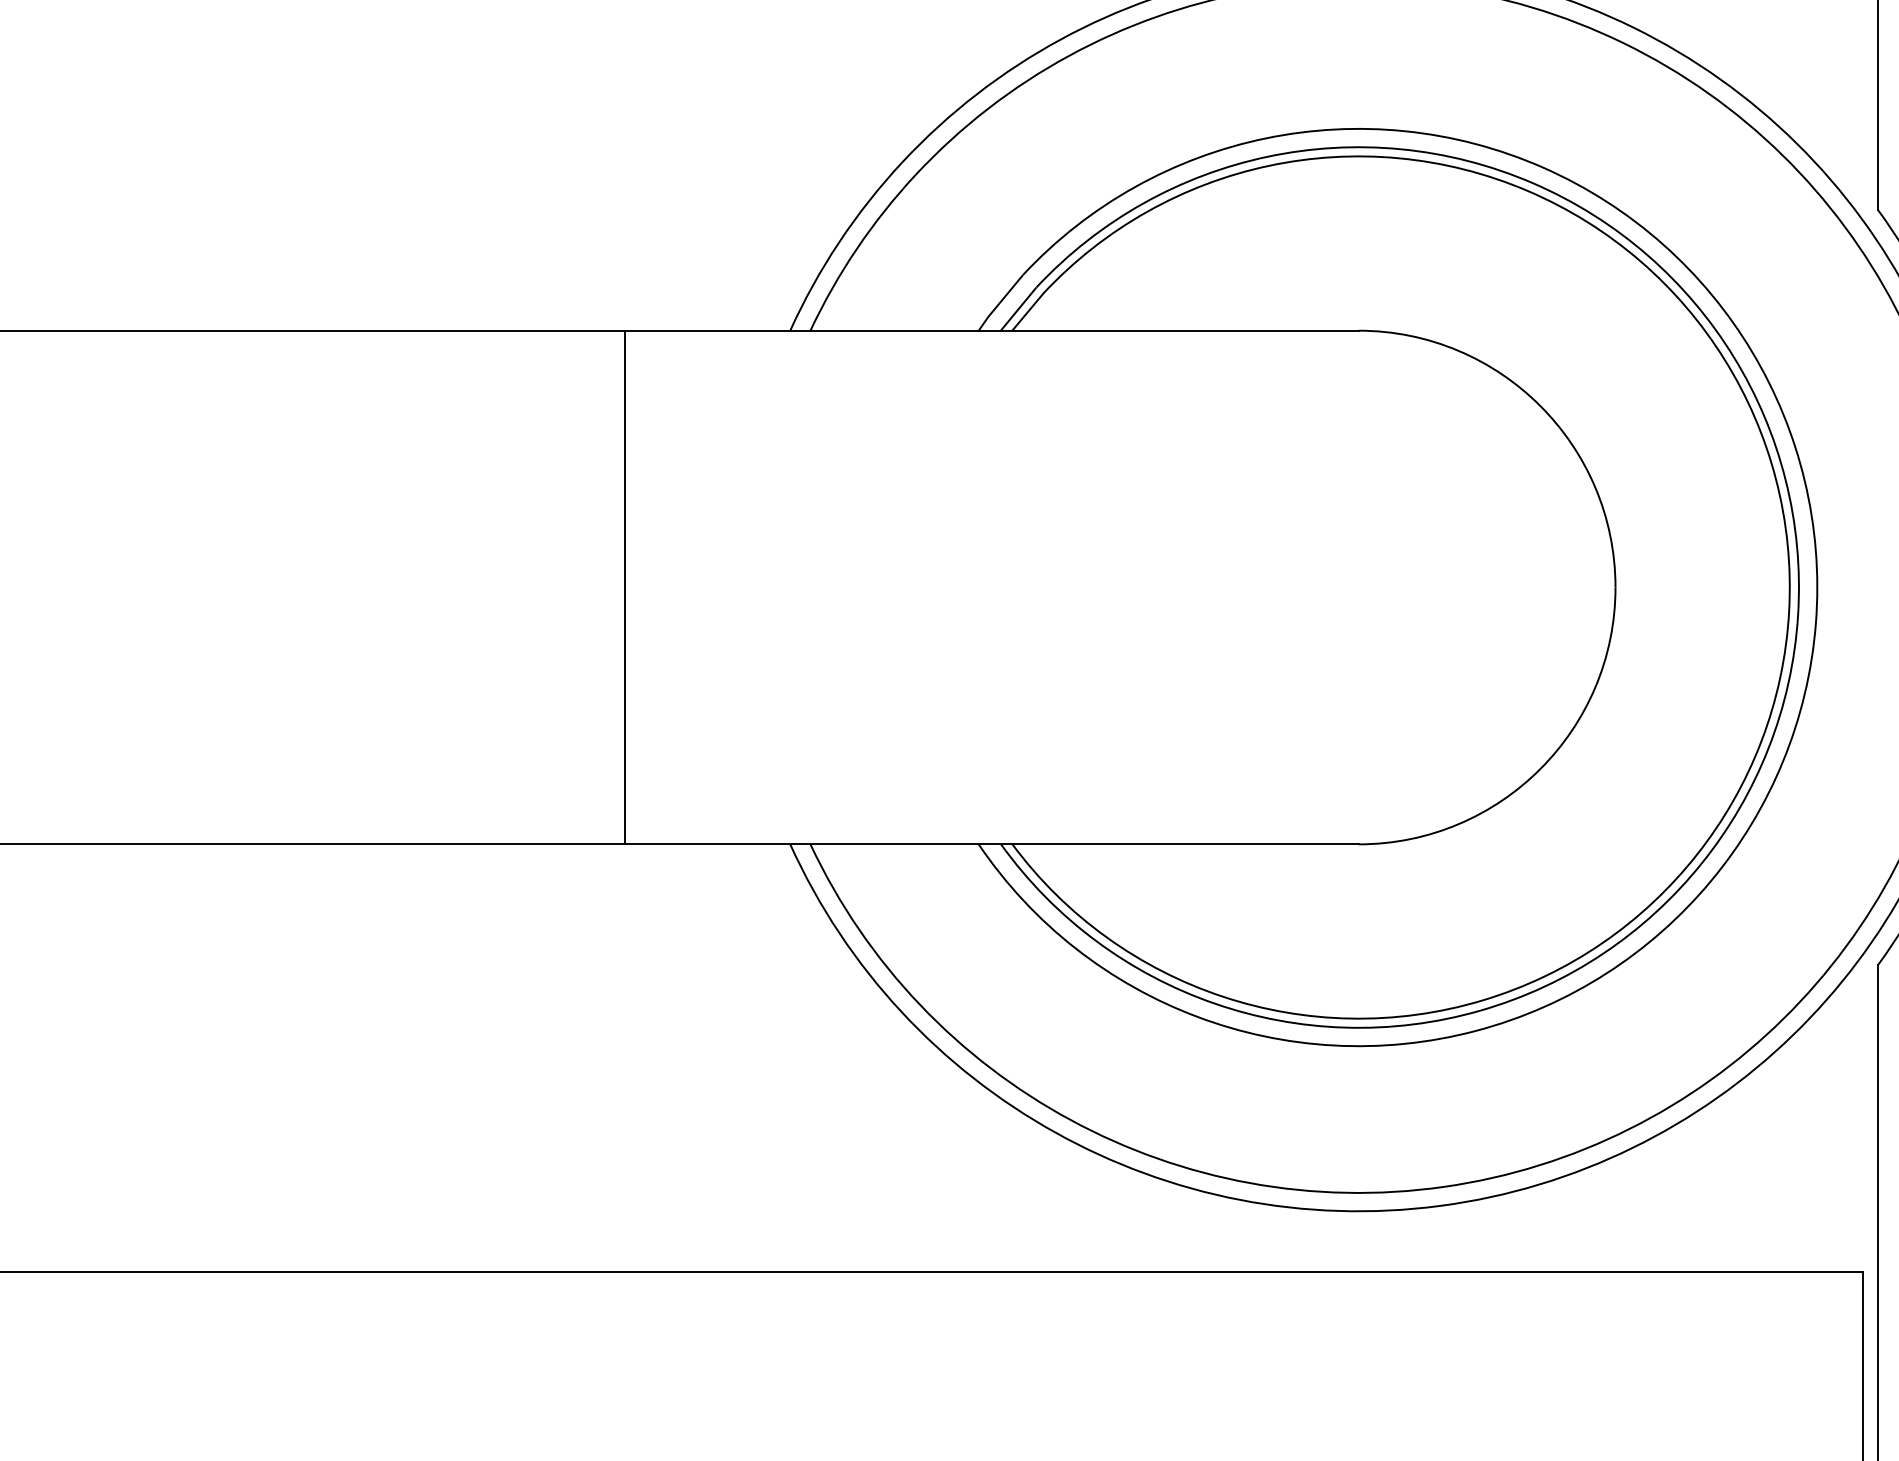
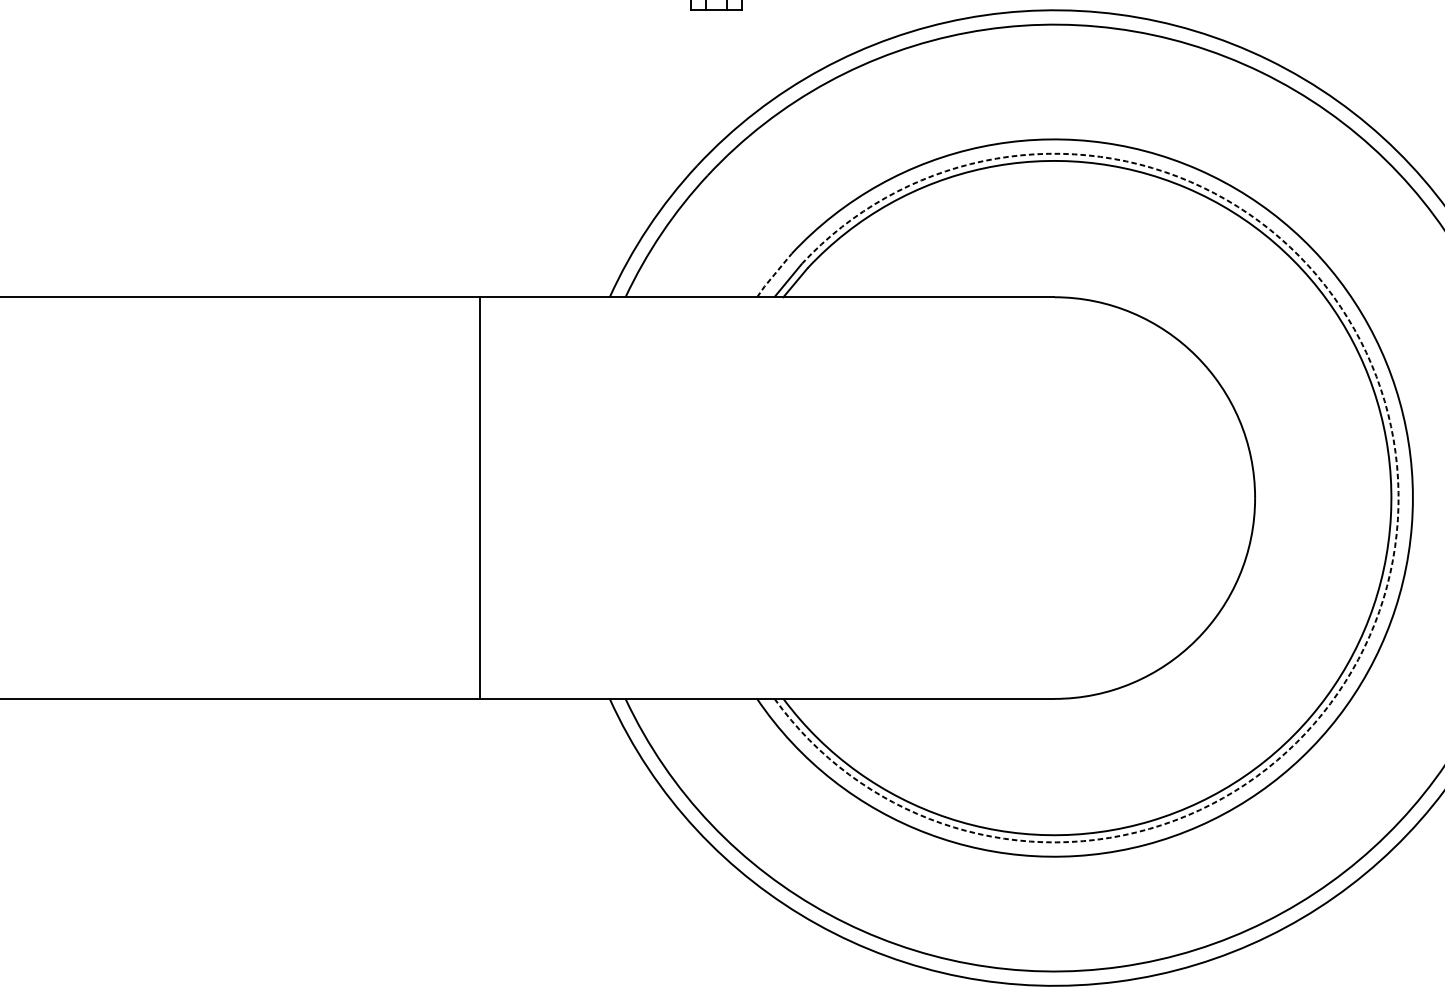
line: (1000, 302) -> (774, 275), solid -> dashed
arc: (1798, 615) -> (1398, 519), solid -> dashed

